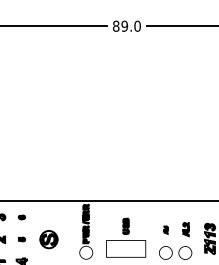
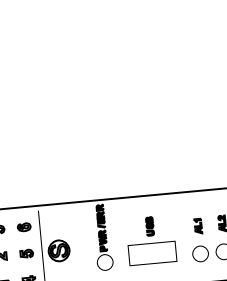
part: (21, 217) -> (23, 227), size x1.67
part: (165, 230) -> (197, 227), size x1.67
part: (21, 239) -> (26, 253), size x1.67

